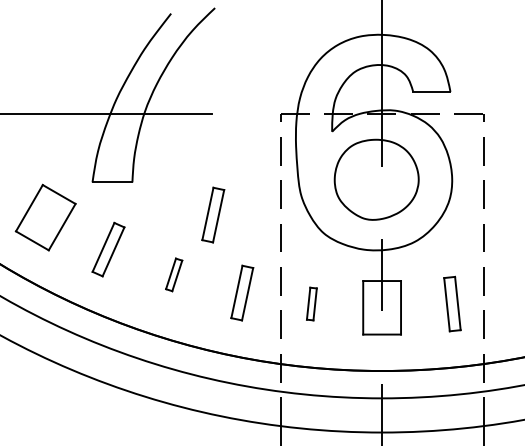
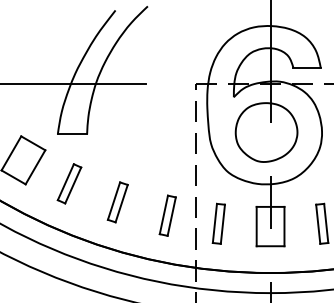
part: (213, 214) -> (146, 158), removed
part: (173, 274) -> (117, 202), size x1.67
part: (311, 303) -> (218, 223), size x1.67

